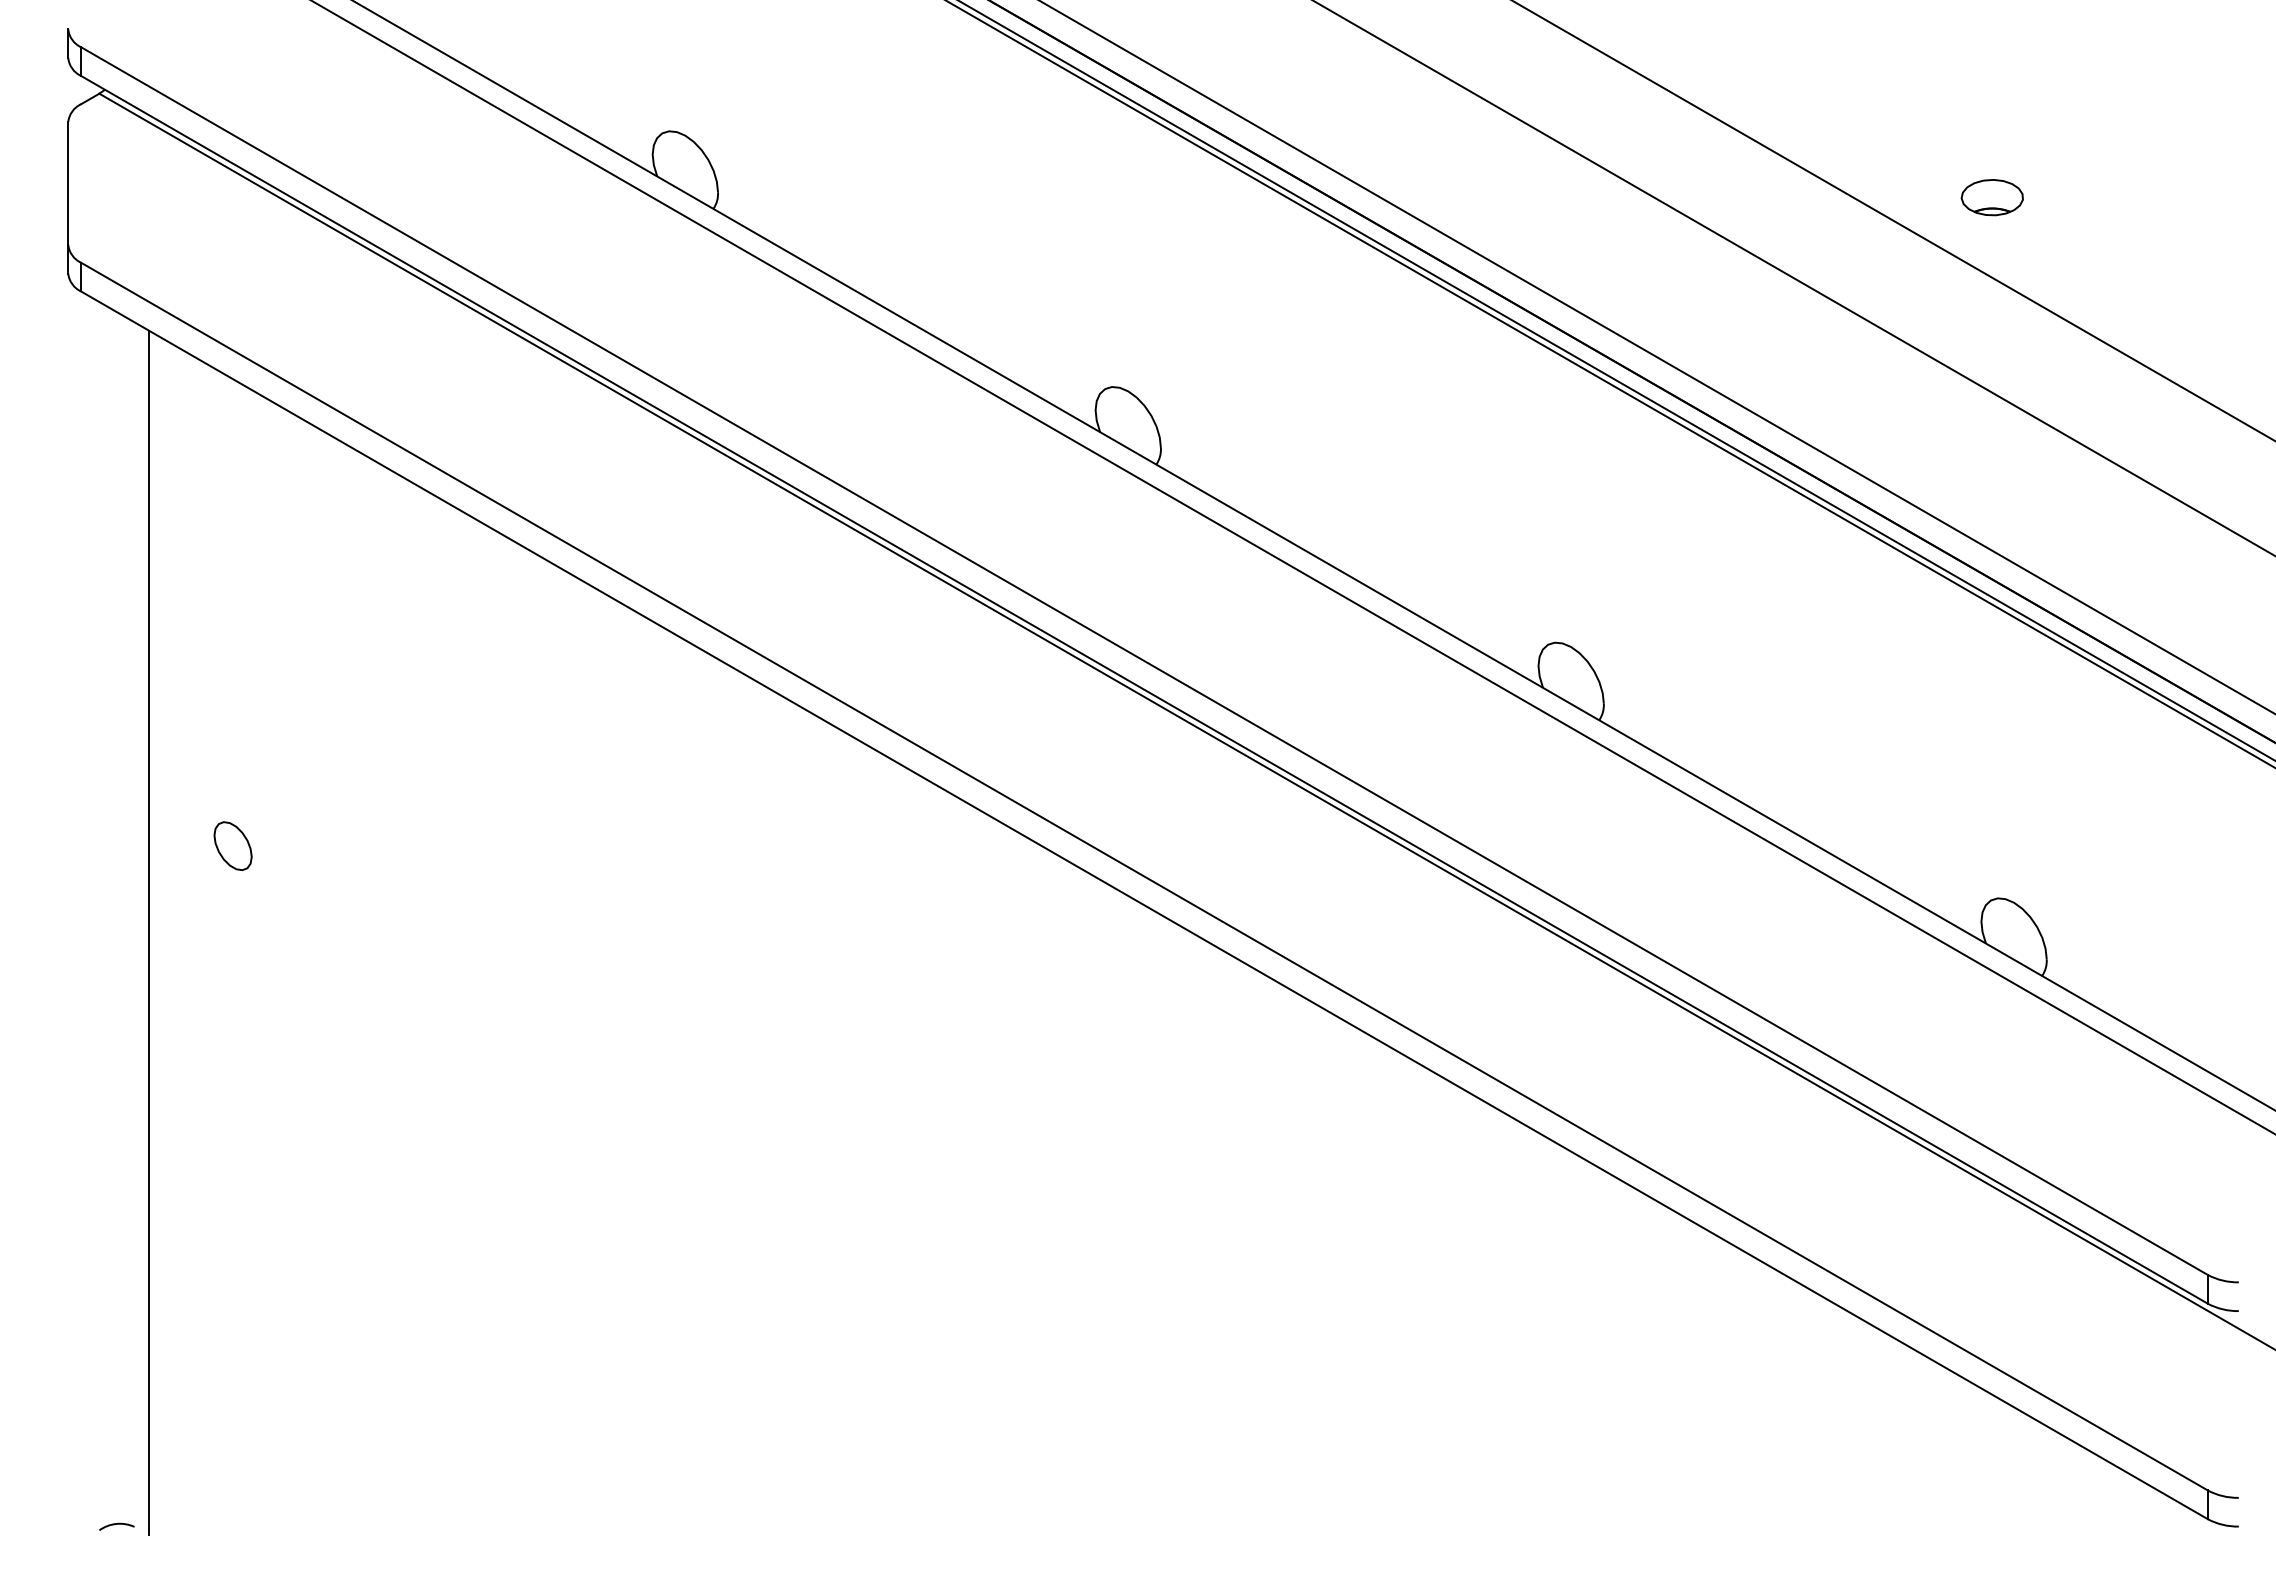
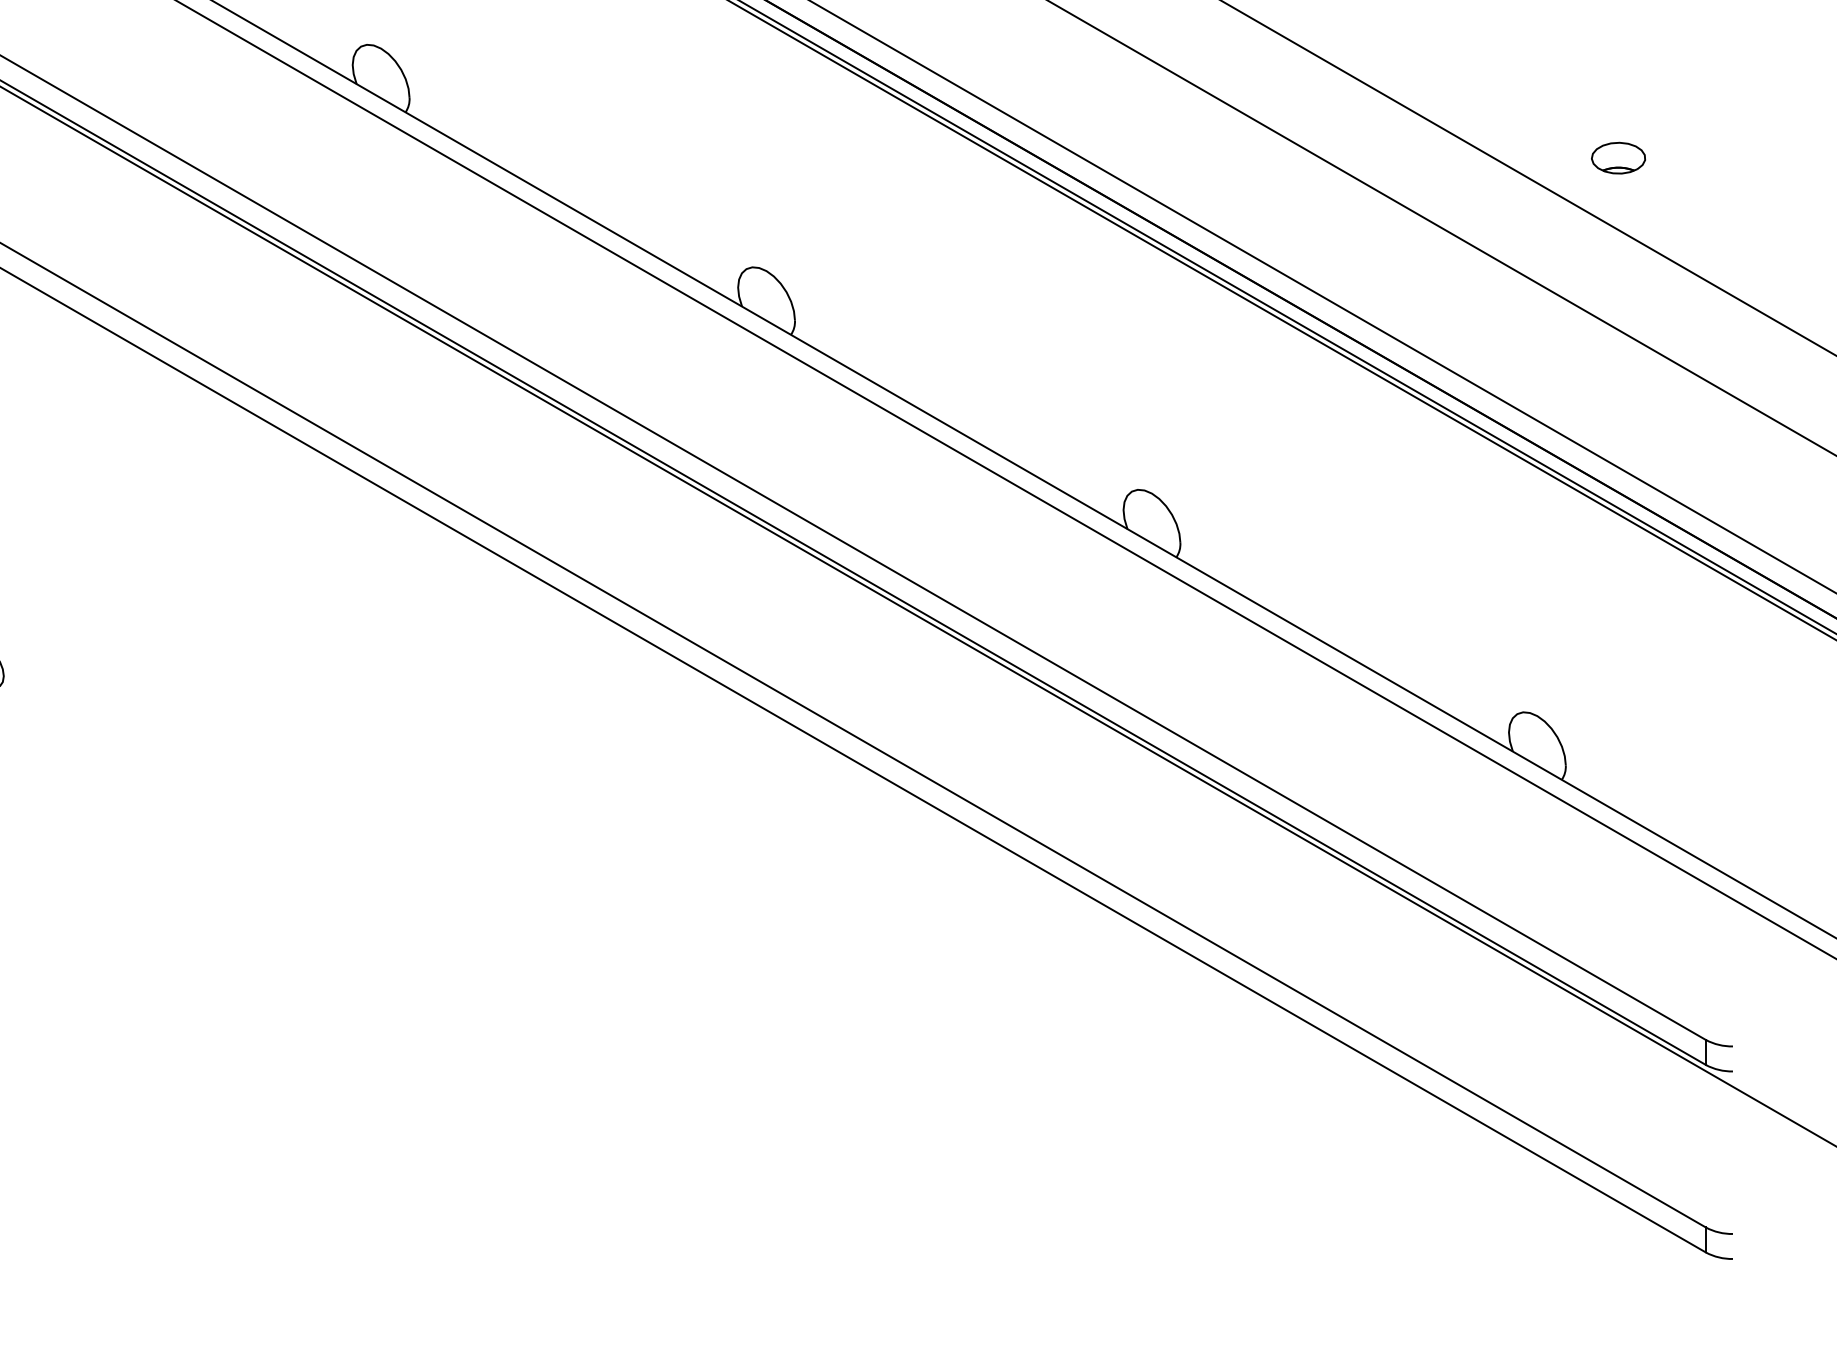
part: (1991, 197) -> (1617, 158), moved

